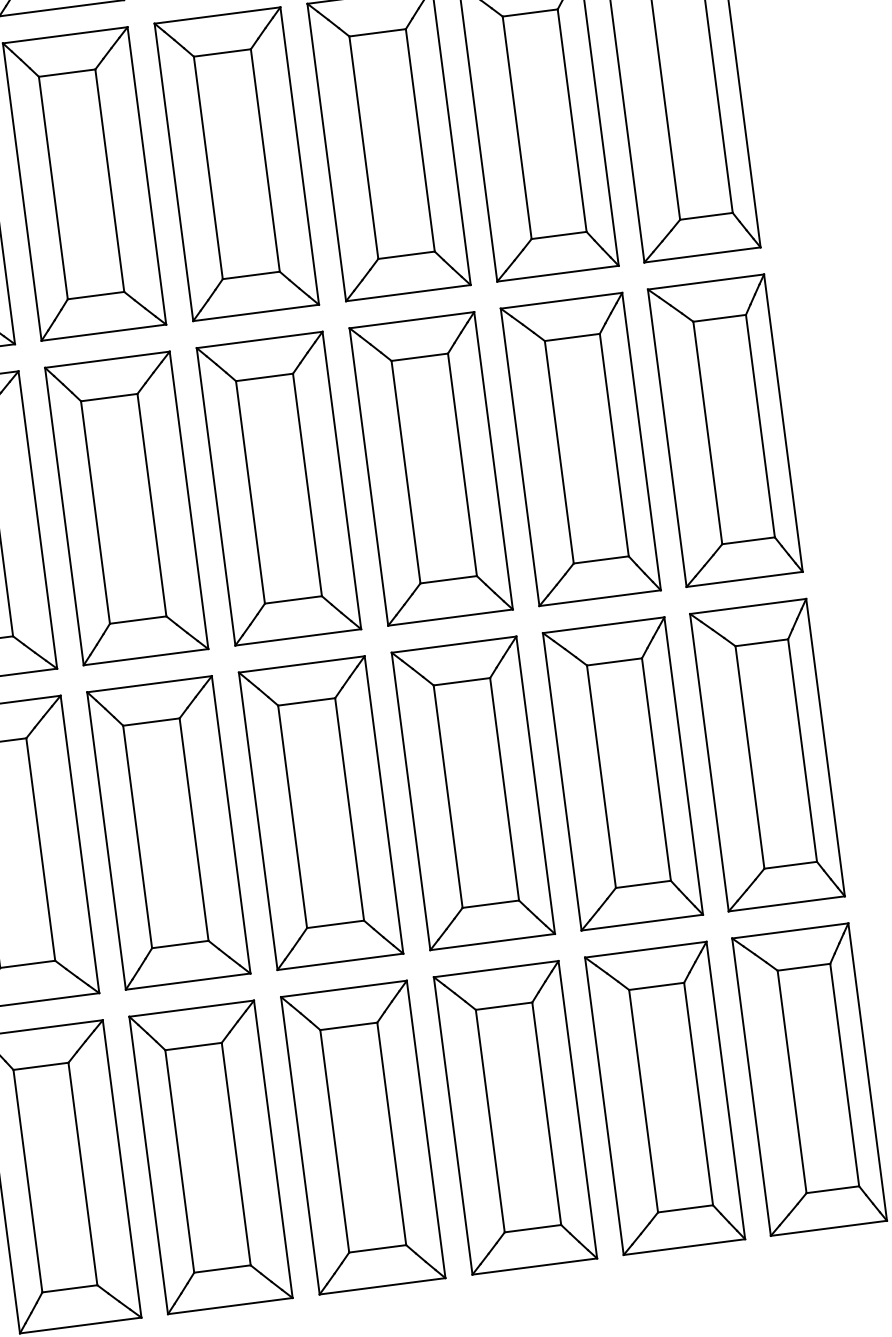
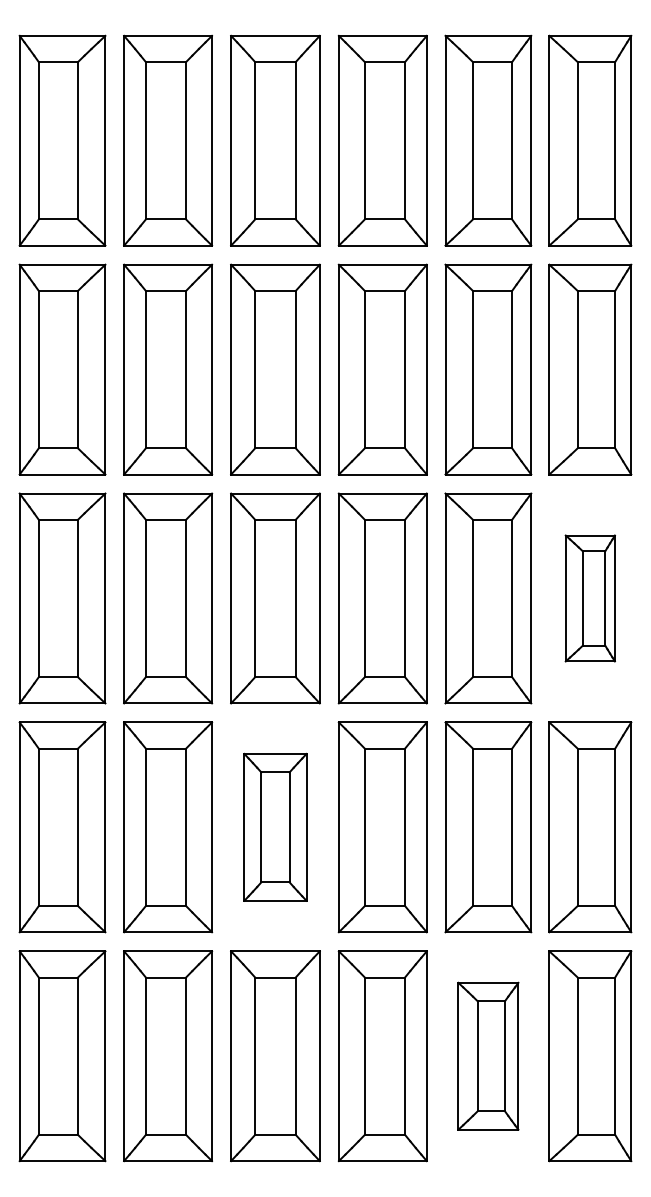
part: (725, 430) -> (590, 598), size x0.6
part: (321, 813) -> (275, 827), size x0.7
part: (665, 1098) -> (488, 1056), size x0.7

